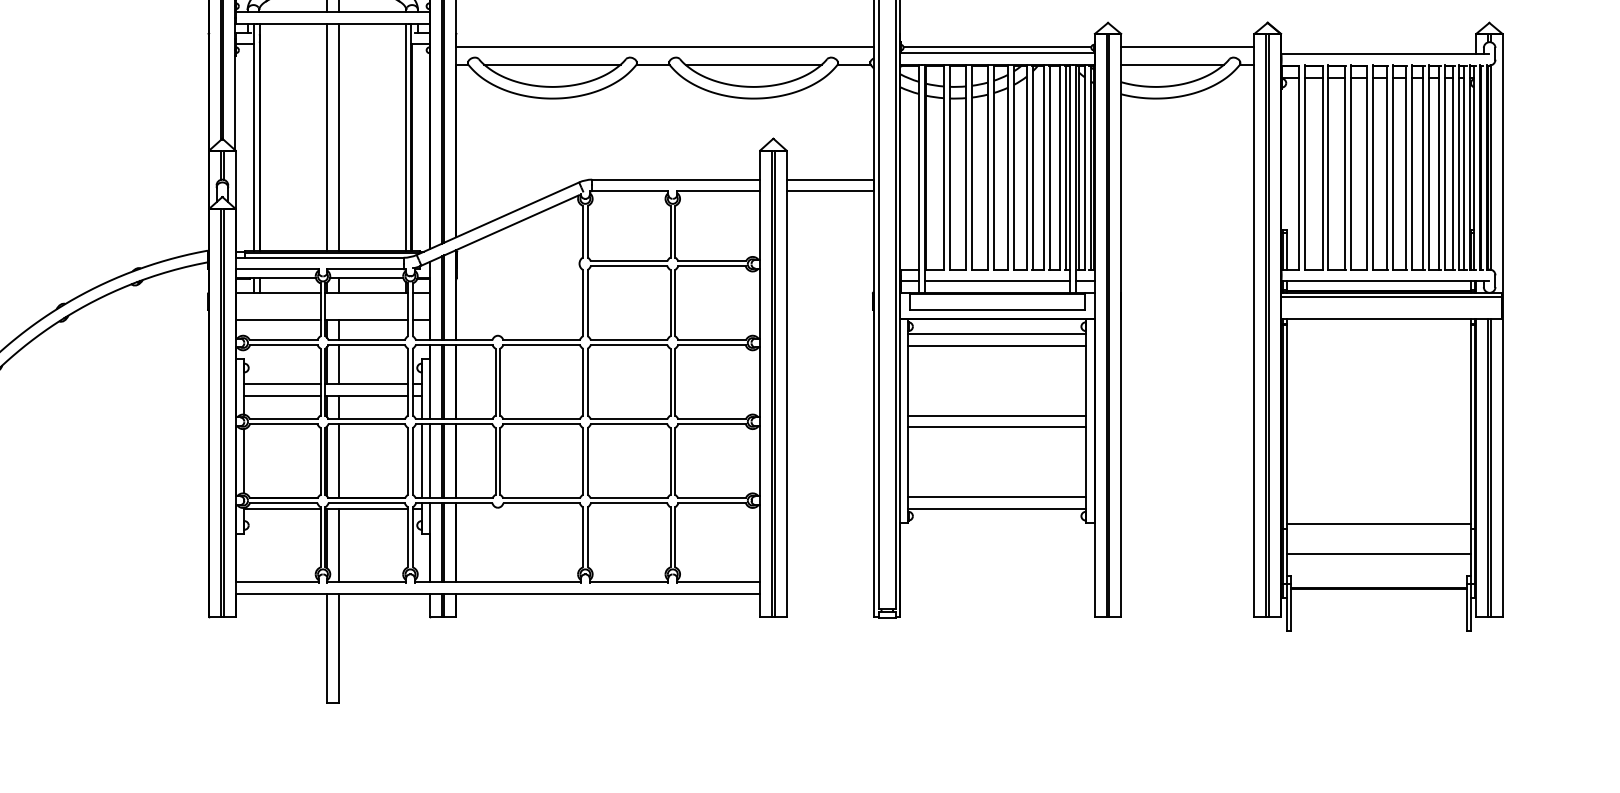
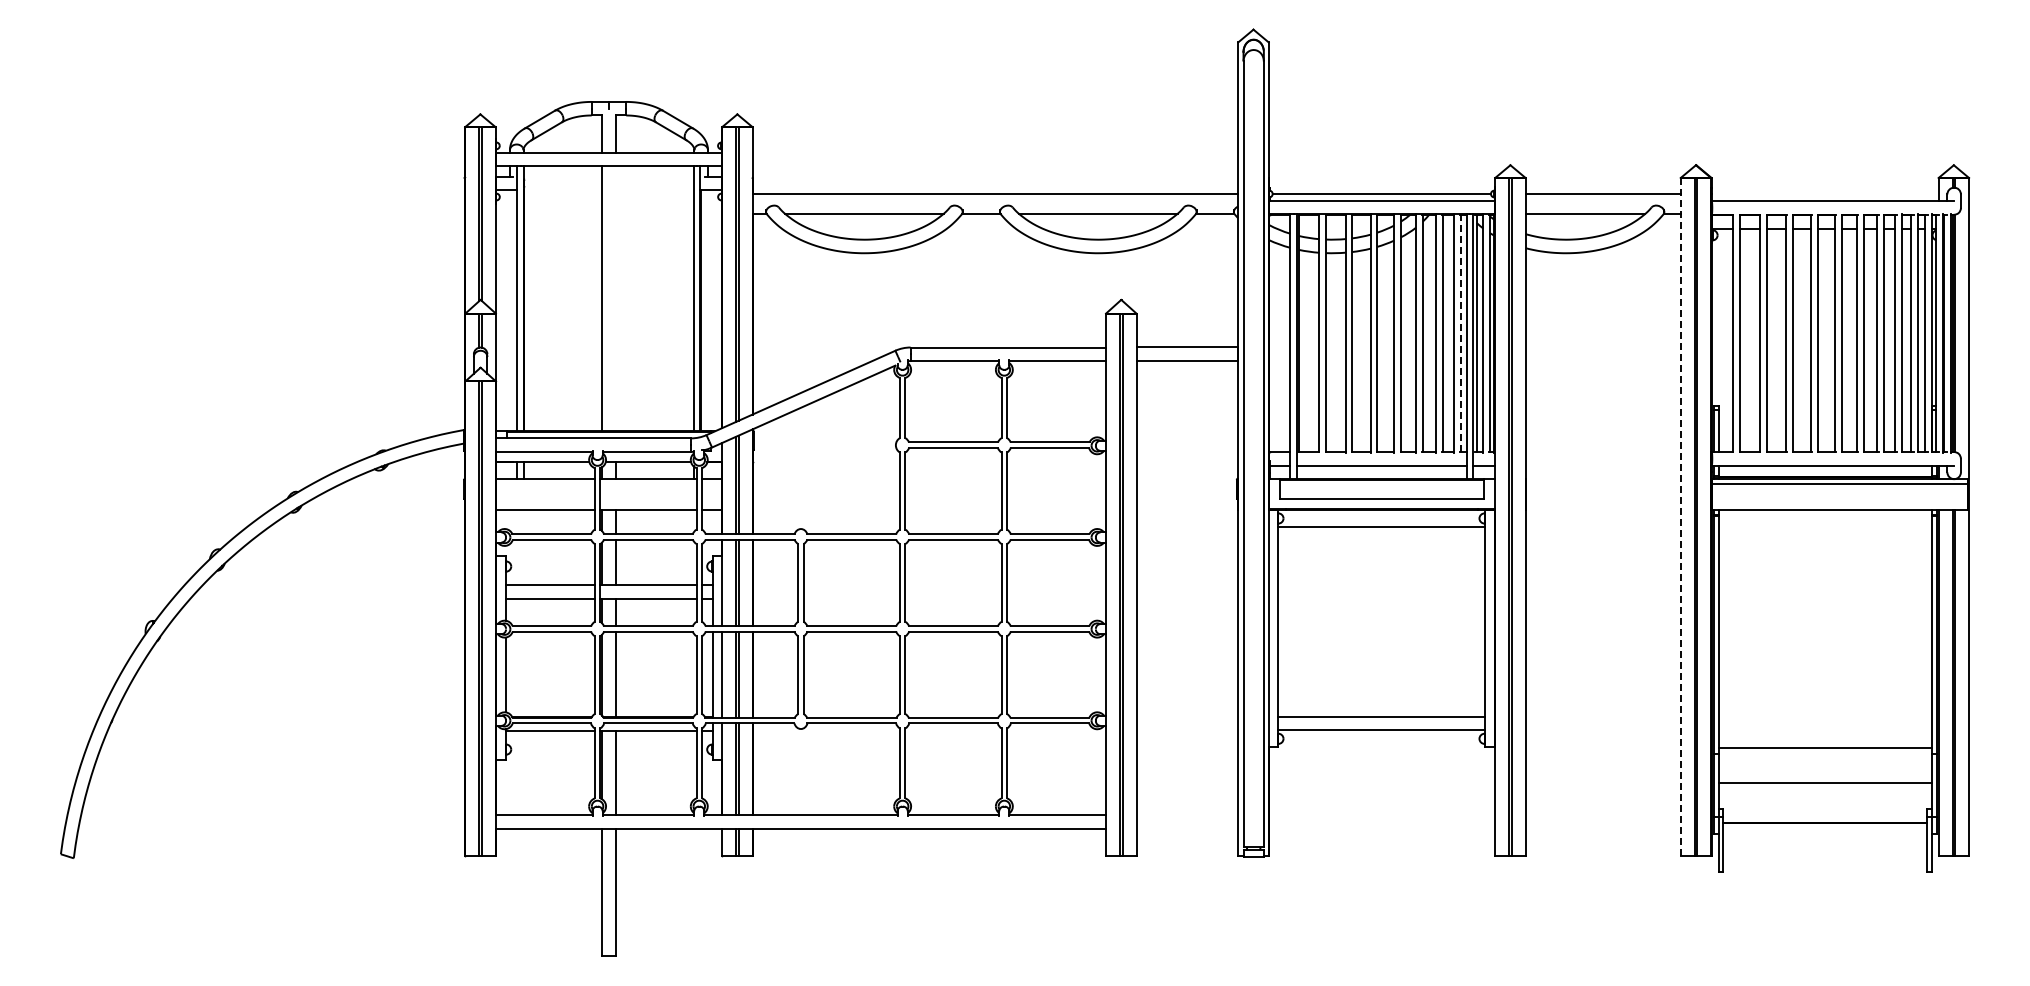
line: (338, 137) -> (615, 298), removed
line: (1065, 167) -> (1460, 333), solid -> dashed
line: (1254, 325) -> (1680, 517), solid -> dashed
line: (997, 345) -> (1381, 540), removed
line: (997, 415) -> (1381, 621), removed
line: (997, 427) -> (1381, 635), removed

